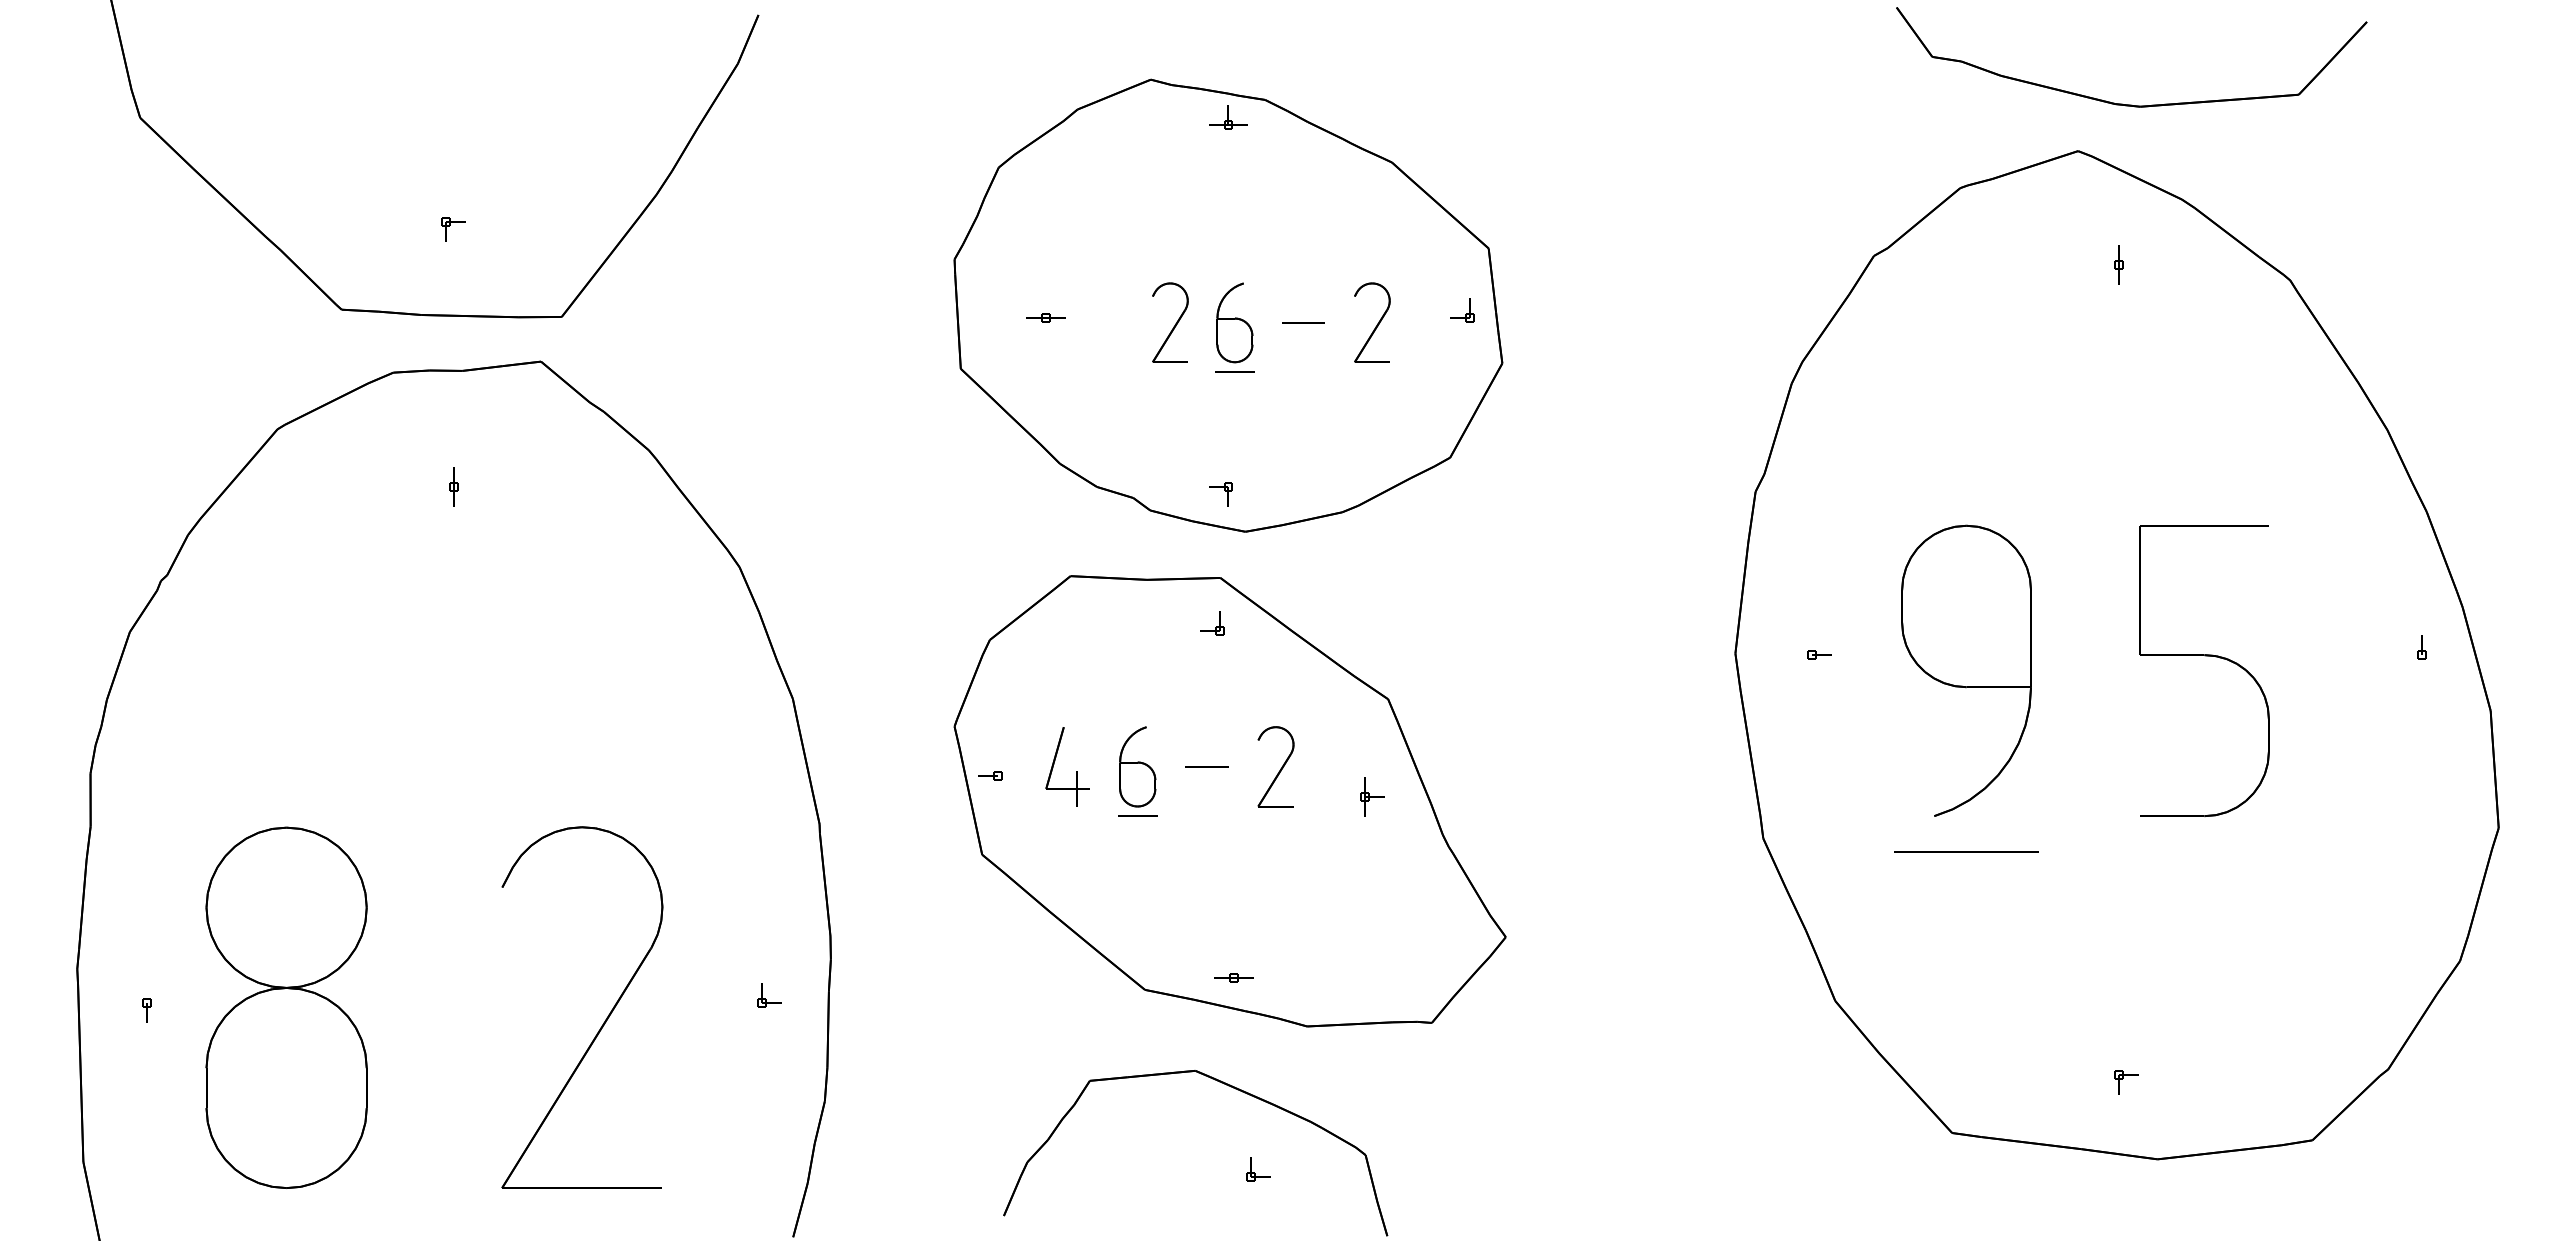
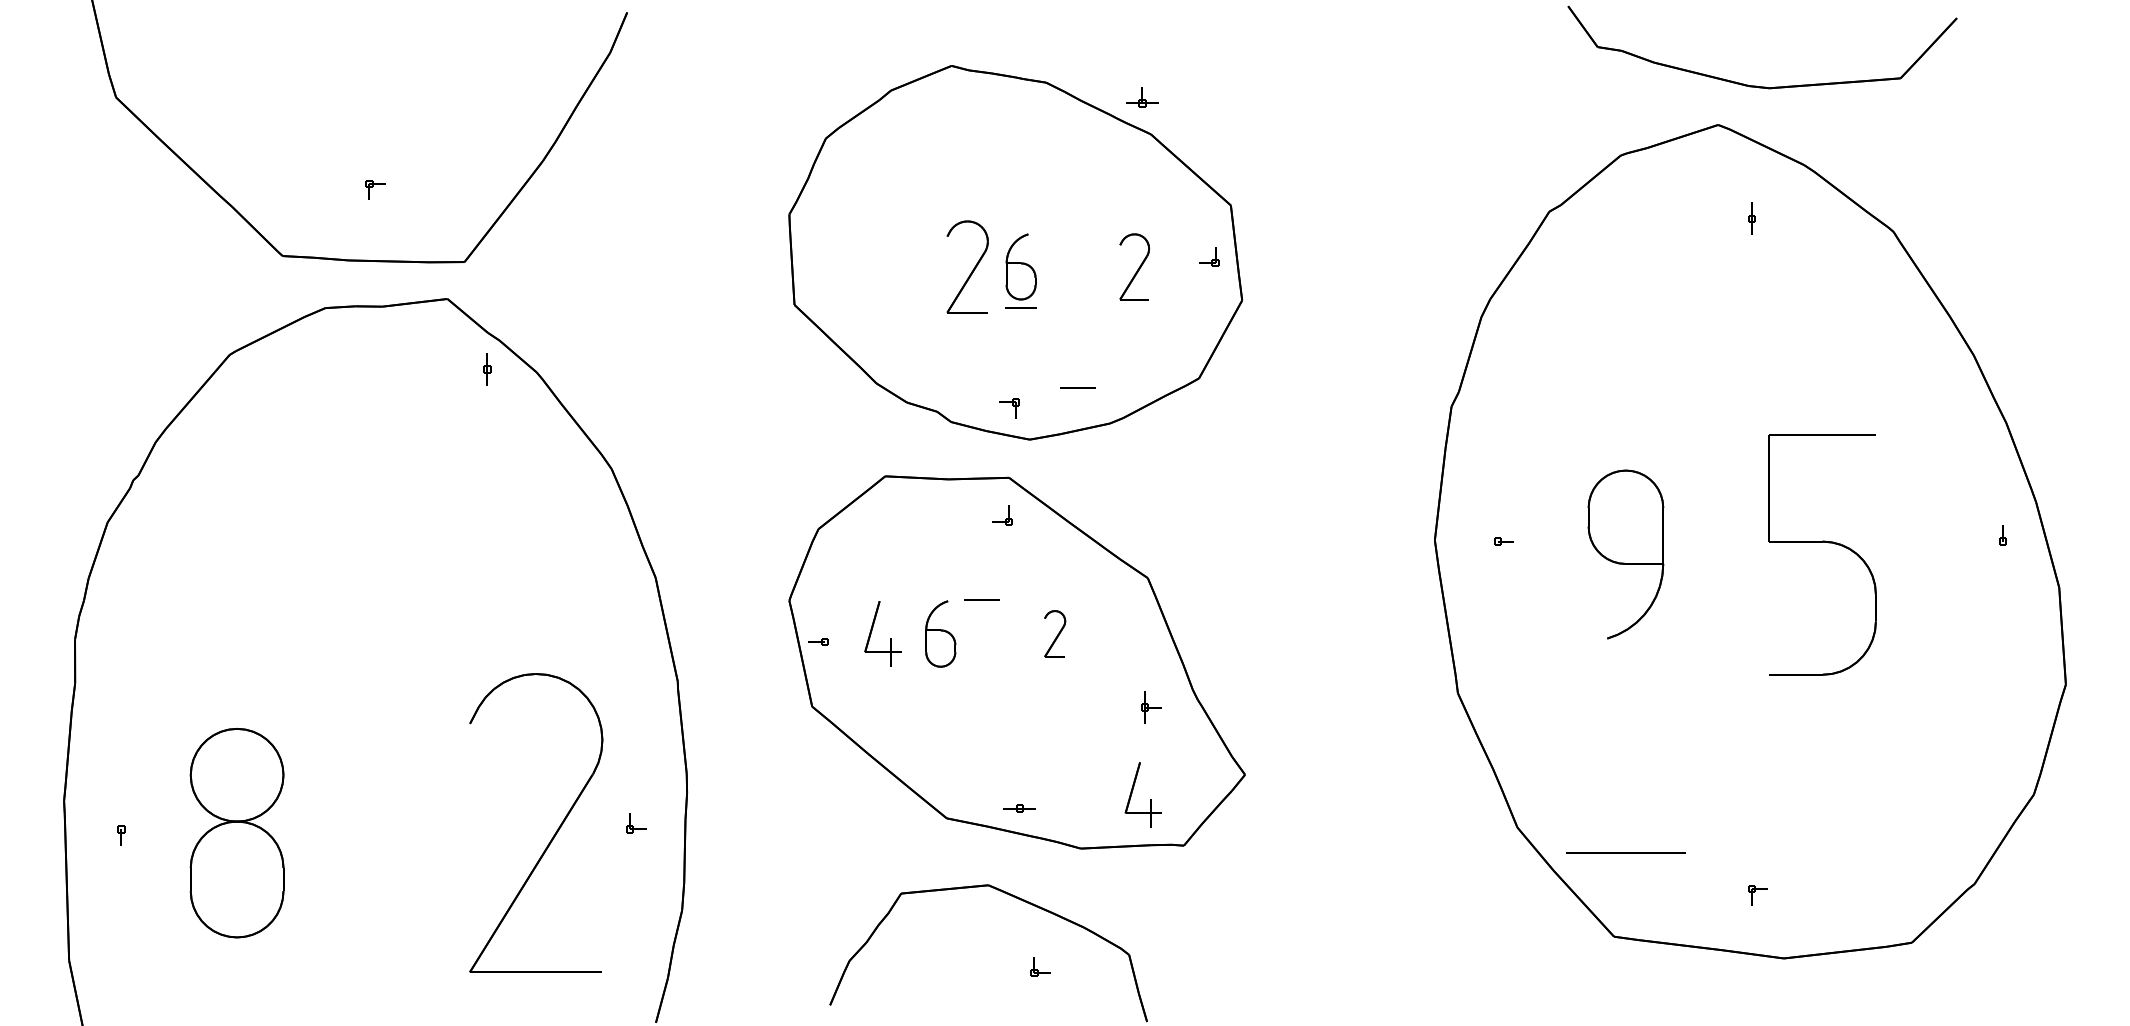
part: (1228, 117) -> (1142, 97), moved
part: (1045, 317) -> (864, 262), removed
part: (1170, 322) -> (967, 266), size x1.4
line: (1303, 322) -> (1077, 387), moved
part: (453, 486) -> (486, 369), moved
part: (1966, 670) -> (1625, 554), size x0.7
line: (1206, 766) -> (981, 599), moved
part: (1275, 766) -> (1054, 633), size x0.7
part: (1372, 796) -> (1151, 707), moved
line: (1137, 815) -> (940, 674), removed
line: (1966, 851) -> (1625, 851), moved
part: (1391, 966) -> (1150, 799), added
part: (286, 1007) -> (237, 832), size x0.7
part: (603, 1022) -> (553, 835), moved

